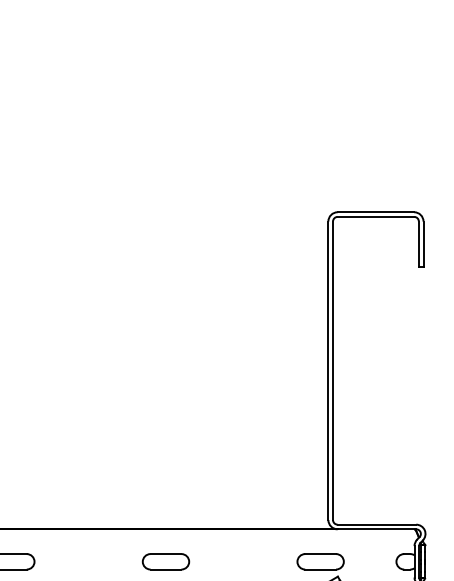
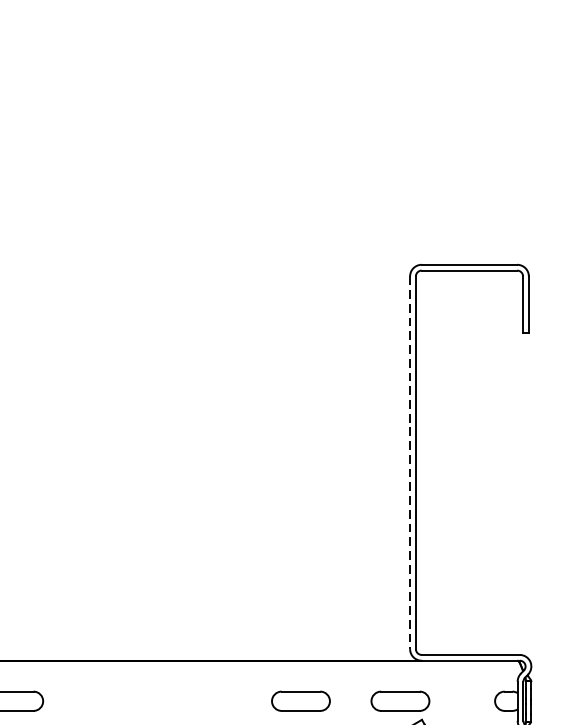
line: (328, 371) -> (410, 463), solid -> dashed
part: (165, 561) -> (300, 700), moved

